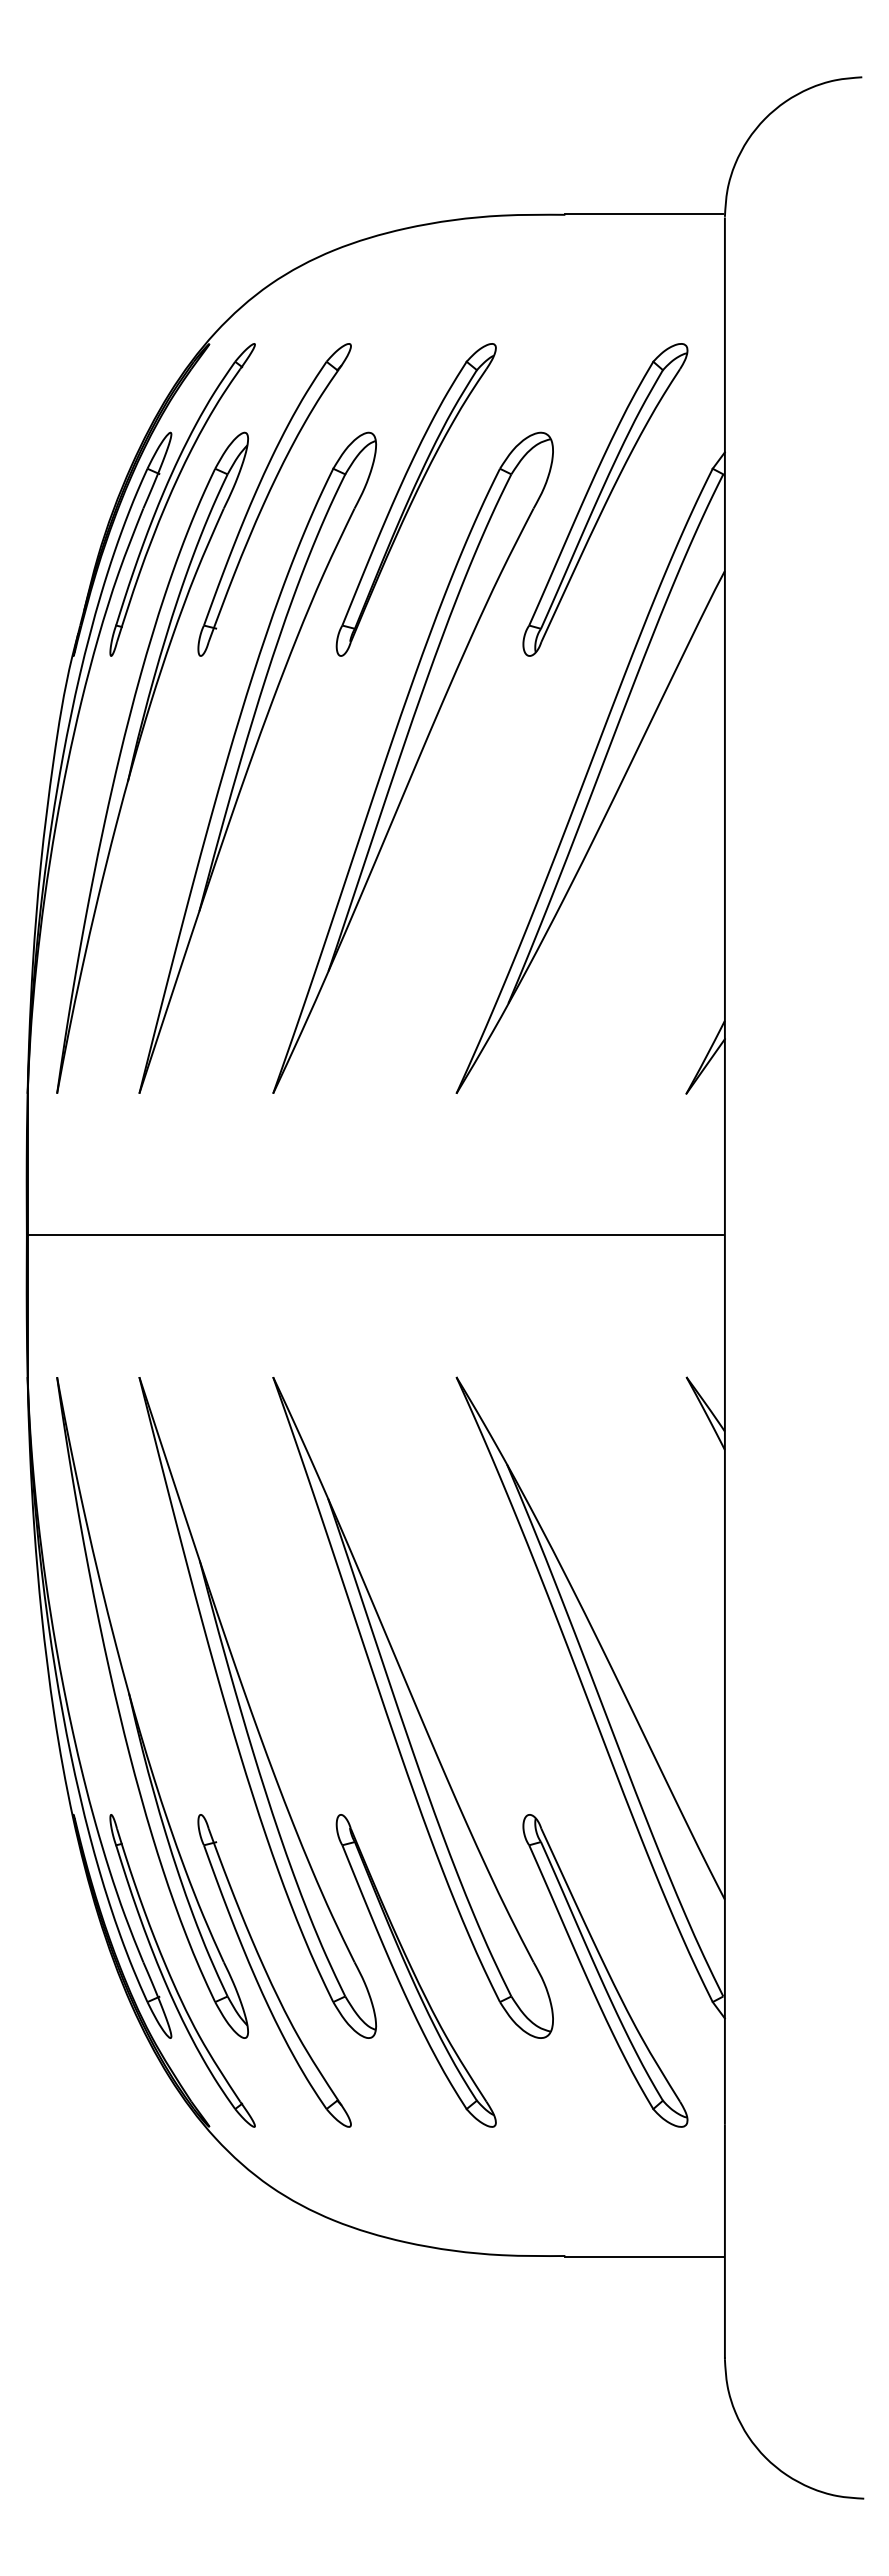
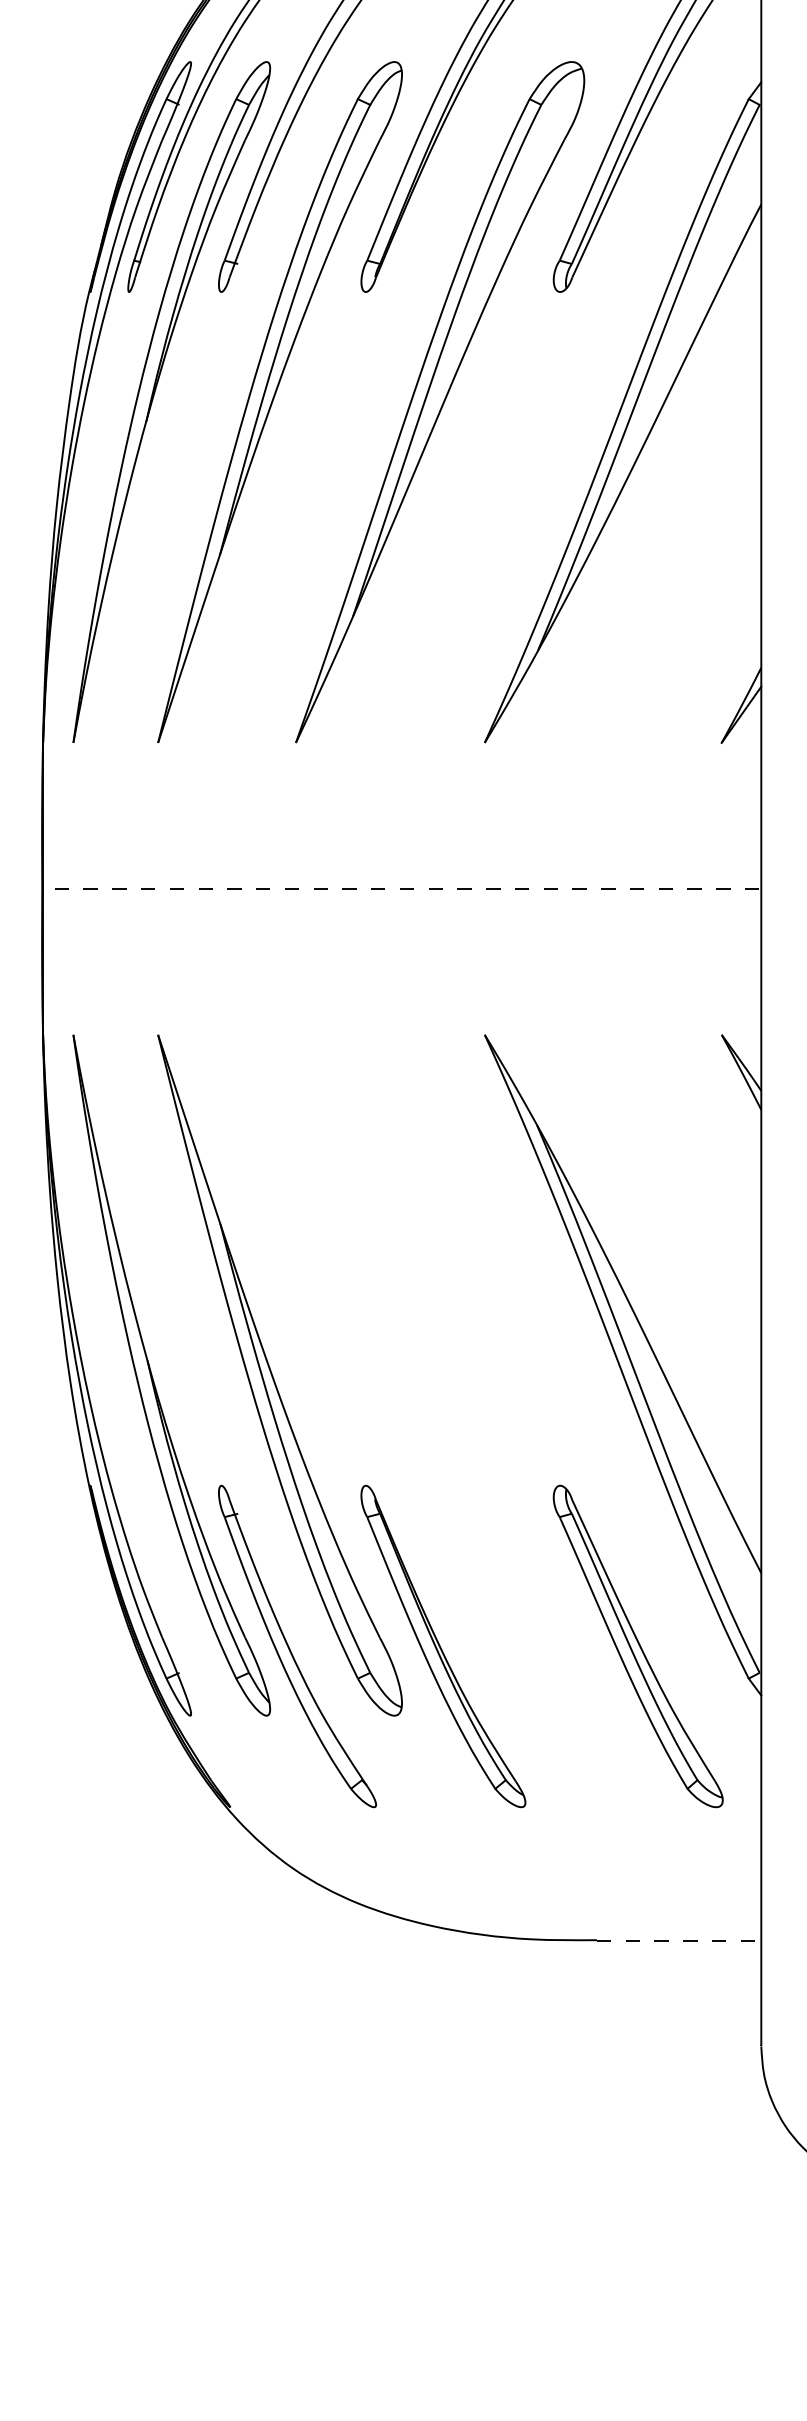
line: (374, 1235) -> (400, 888), solid -> dashed
part: (412, 1707) -> (439, 1375), removed
part: (170, 1973) -> (190, 1649), removed
line: (644, 2257) -> (678, 1941), solid -> dashed

